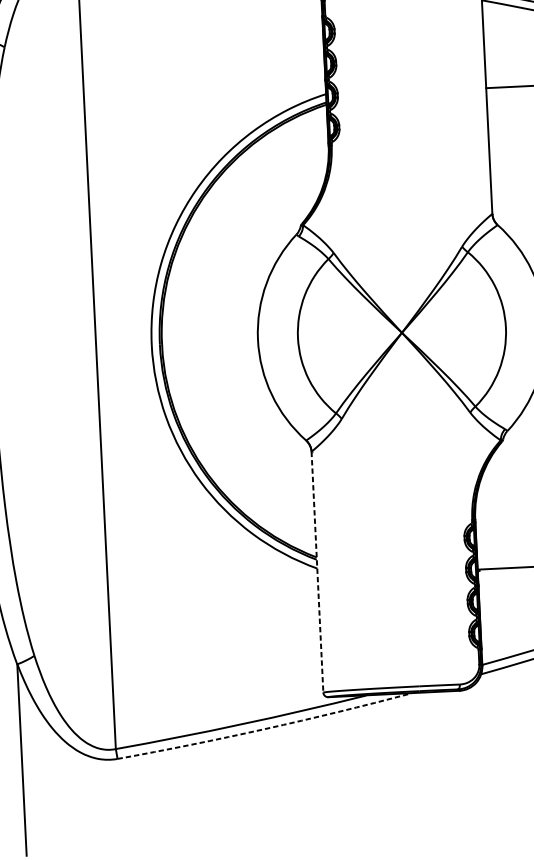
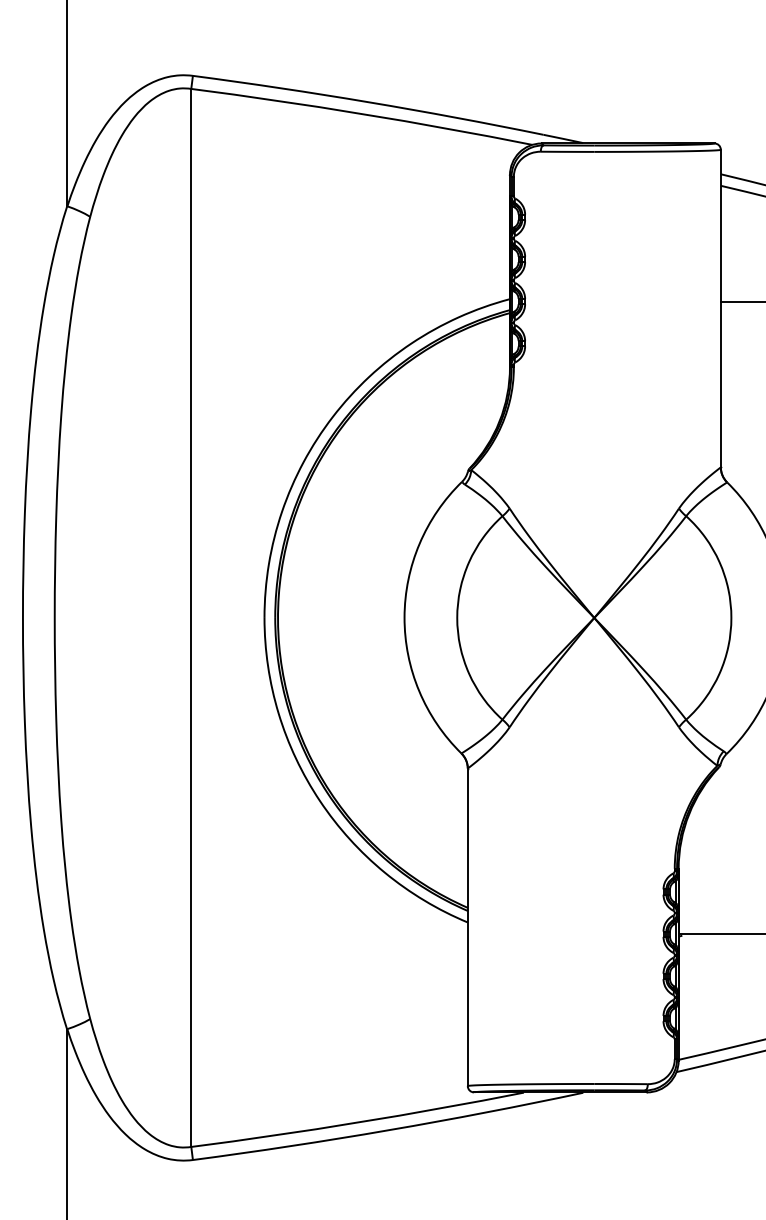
line: (317, 572) -> (467, 927), dashed -> solid
arc: (264, 729) -> (388, 1130), dashed -> solid

